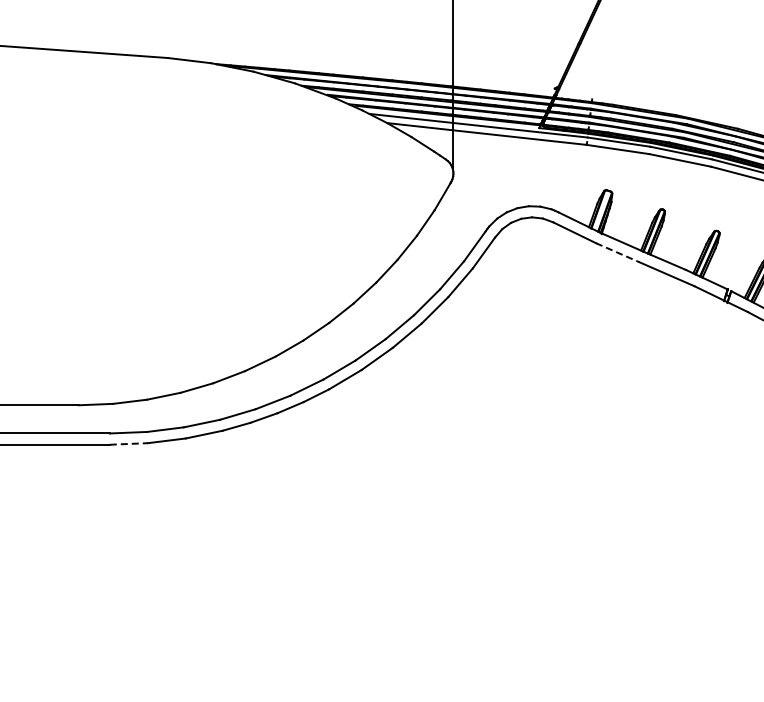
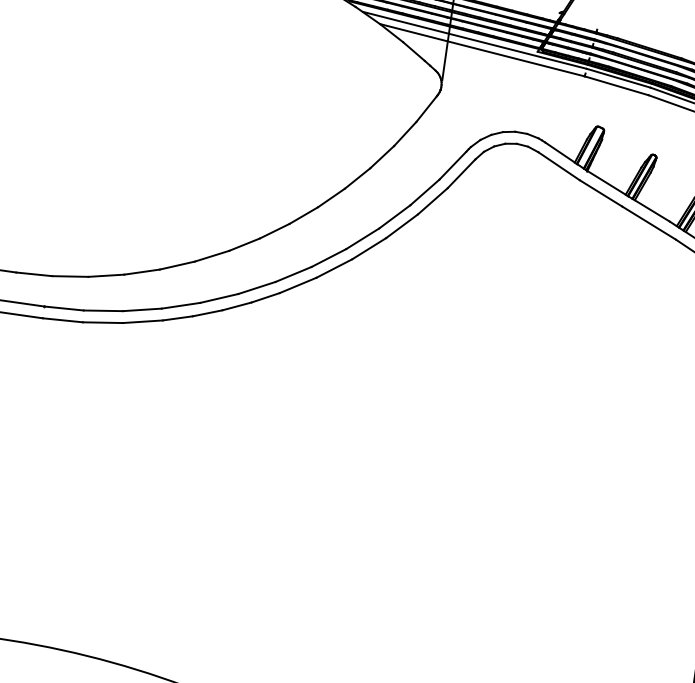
line: (617, 252) -> (600, 193), dashed -> solid
line: (129, 443) -> (63, 319), dashed -> solid

